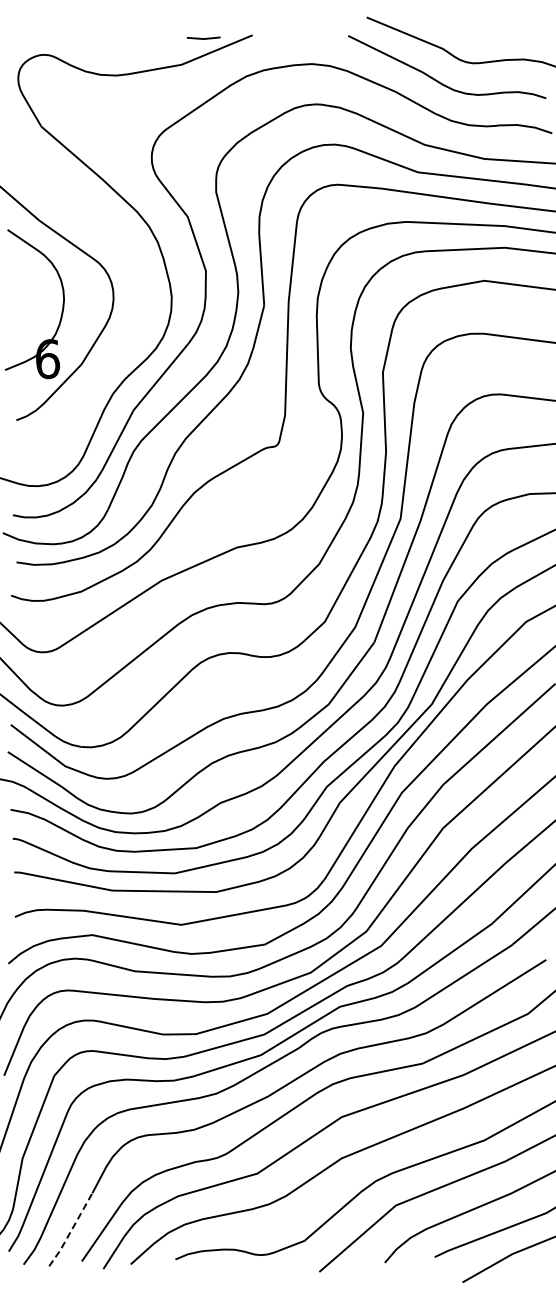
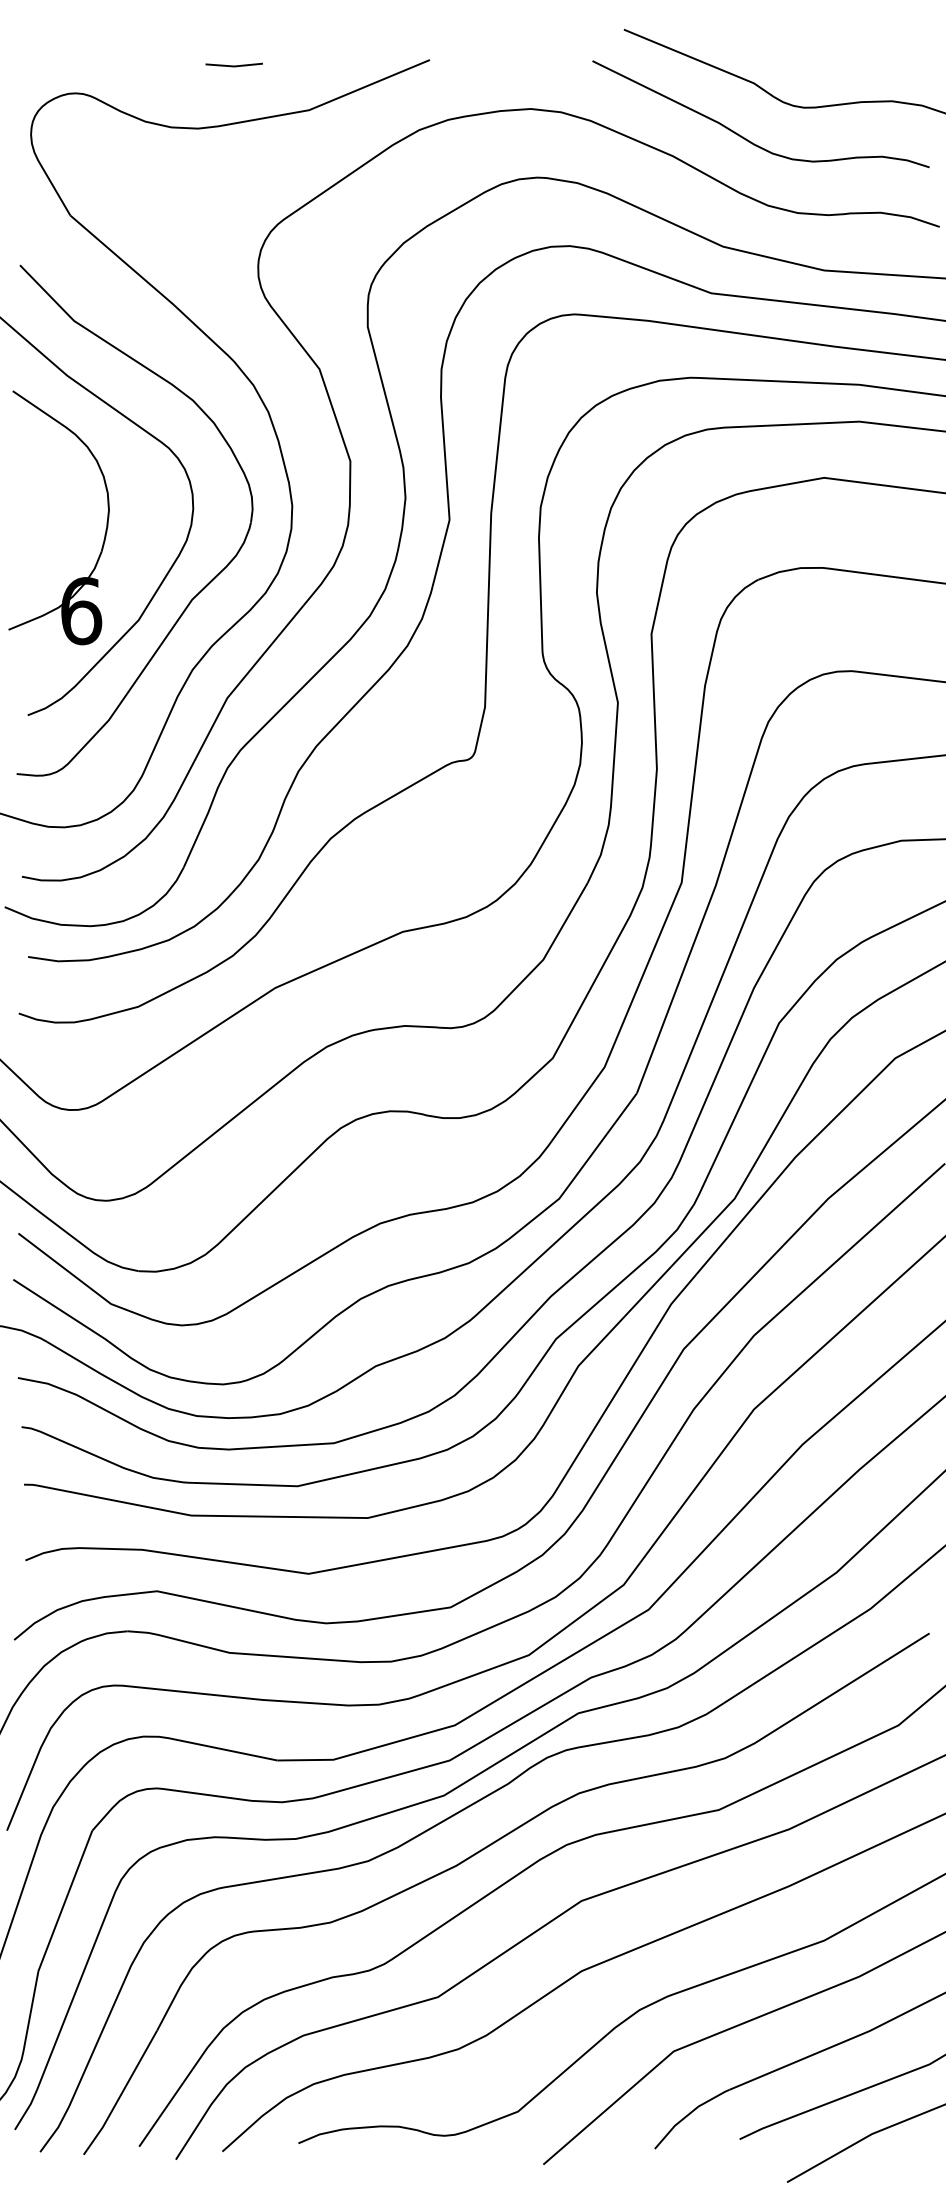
line: (203, 38) -> (233, 65), moved
part: (119, 344) -> (203, 586), added
line: (71, 1230) -> (121, 2093), dashed -> solid

